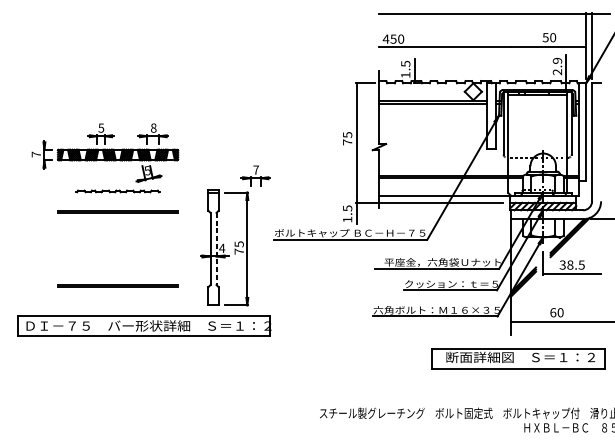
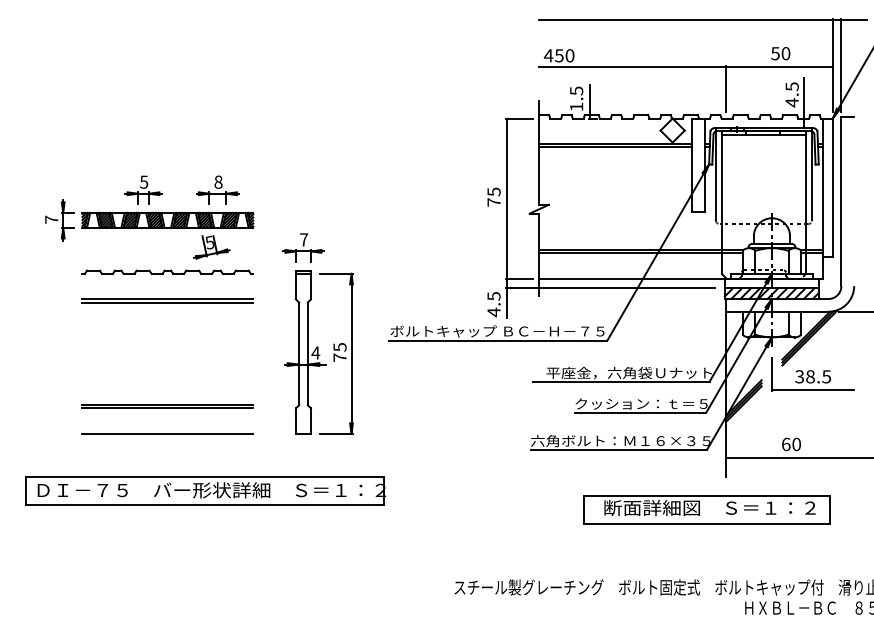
line: (511, 62) -> (726, 88), added
text: (556, 66) -> (791, 94), 2.9 -> 4.5
part: (255, 175) -> (303, 247), moved
part: (117, 190) -> (167, 271), size x1.43
line: (364, 195) -> (518, 278), added
text: (347, 219) -> (493, 312), 1.5 -> 4.5
line: (216, 249) -> (307, 354), dashed -> solid
line: (117, 304) -> (167, 433), added
part: (144, 326) -> (205, 490), moved
part: (518, 358) -> (706, 509), moved

